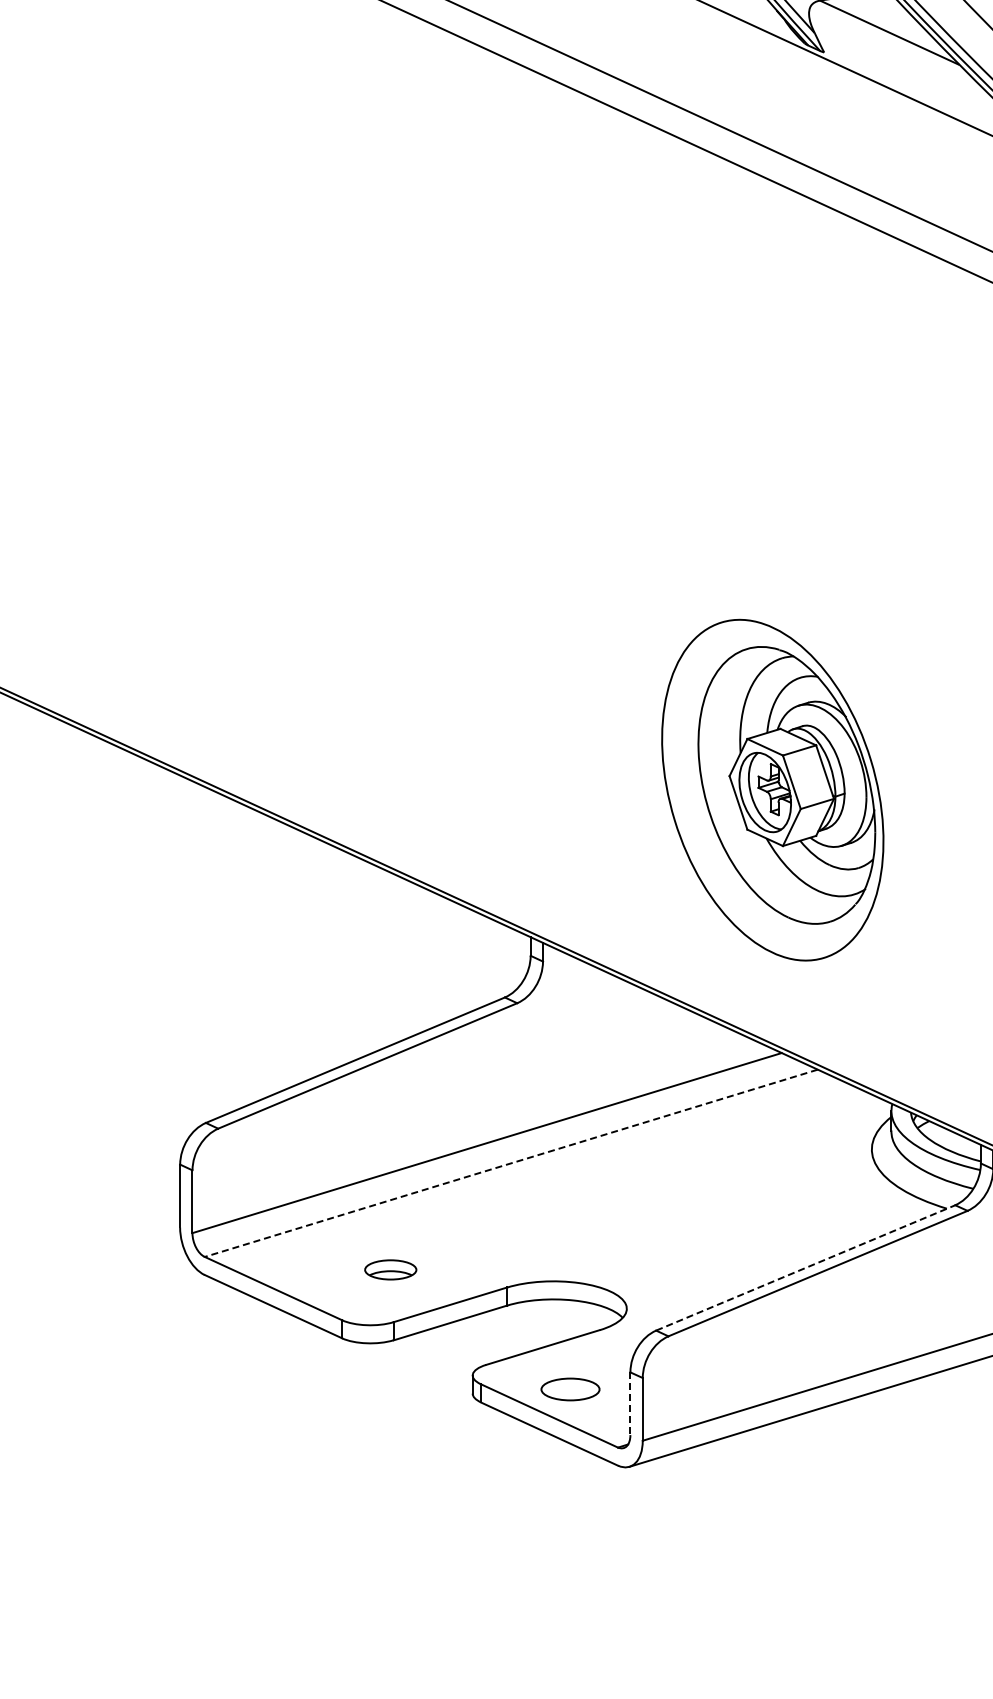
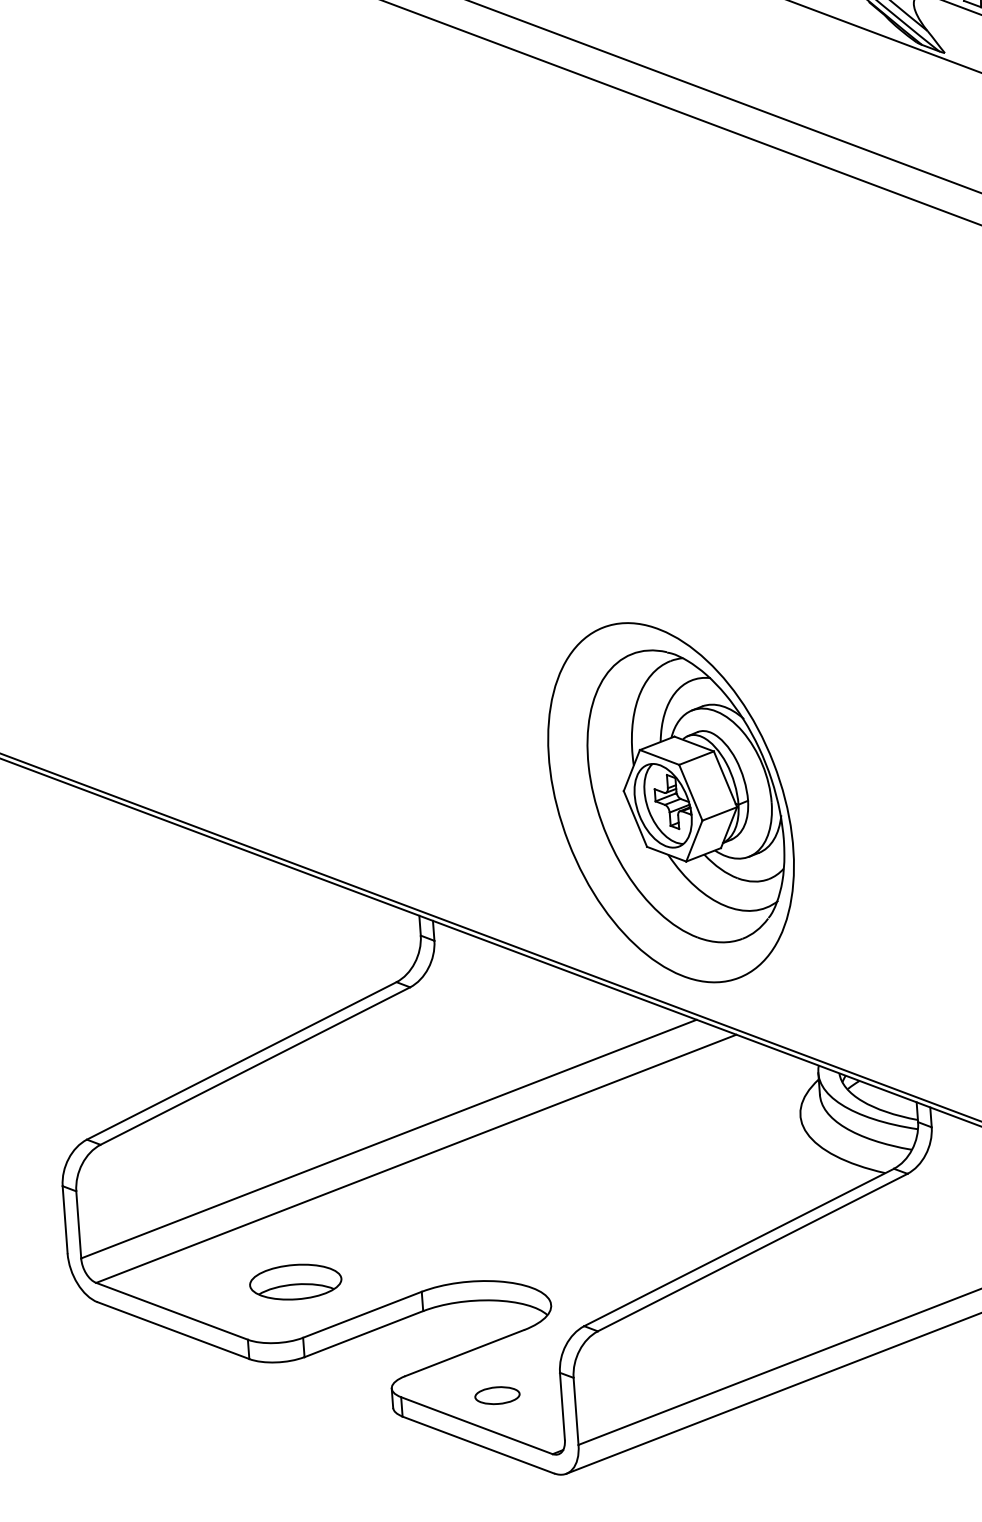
part: (772, 789) -> (670, 802), moved
line: (510, 1163) -> (415, 1159), dashed -> solid
line: (806, 1267) -> (739, 1246), dashed -> solid
part: (390, 1269) -> (295, 1281), size x1.67
part: (570, 1388) -> (497, 1394), size x0.71
line: (630, 1404) -> (562, 1407), dashed -> solid

